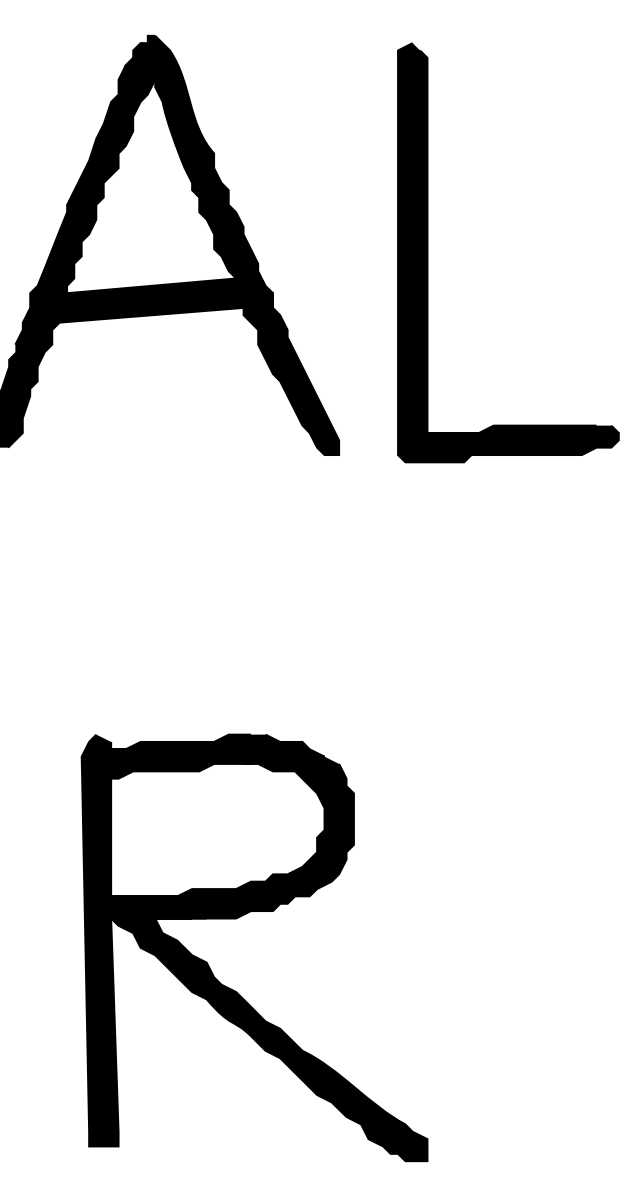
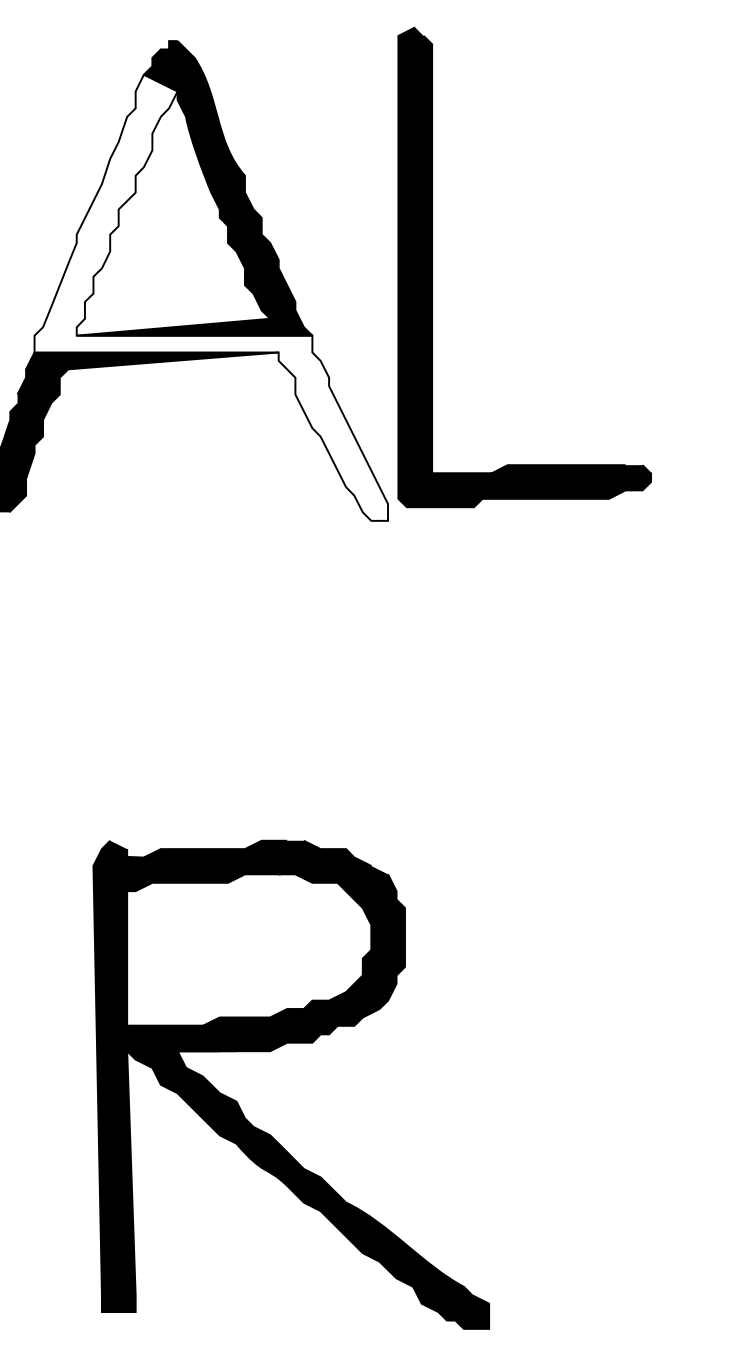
part: (427, 252) -> (432, 267), moved
fill: (184, 259) -> (211, 297), removed

